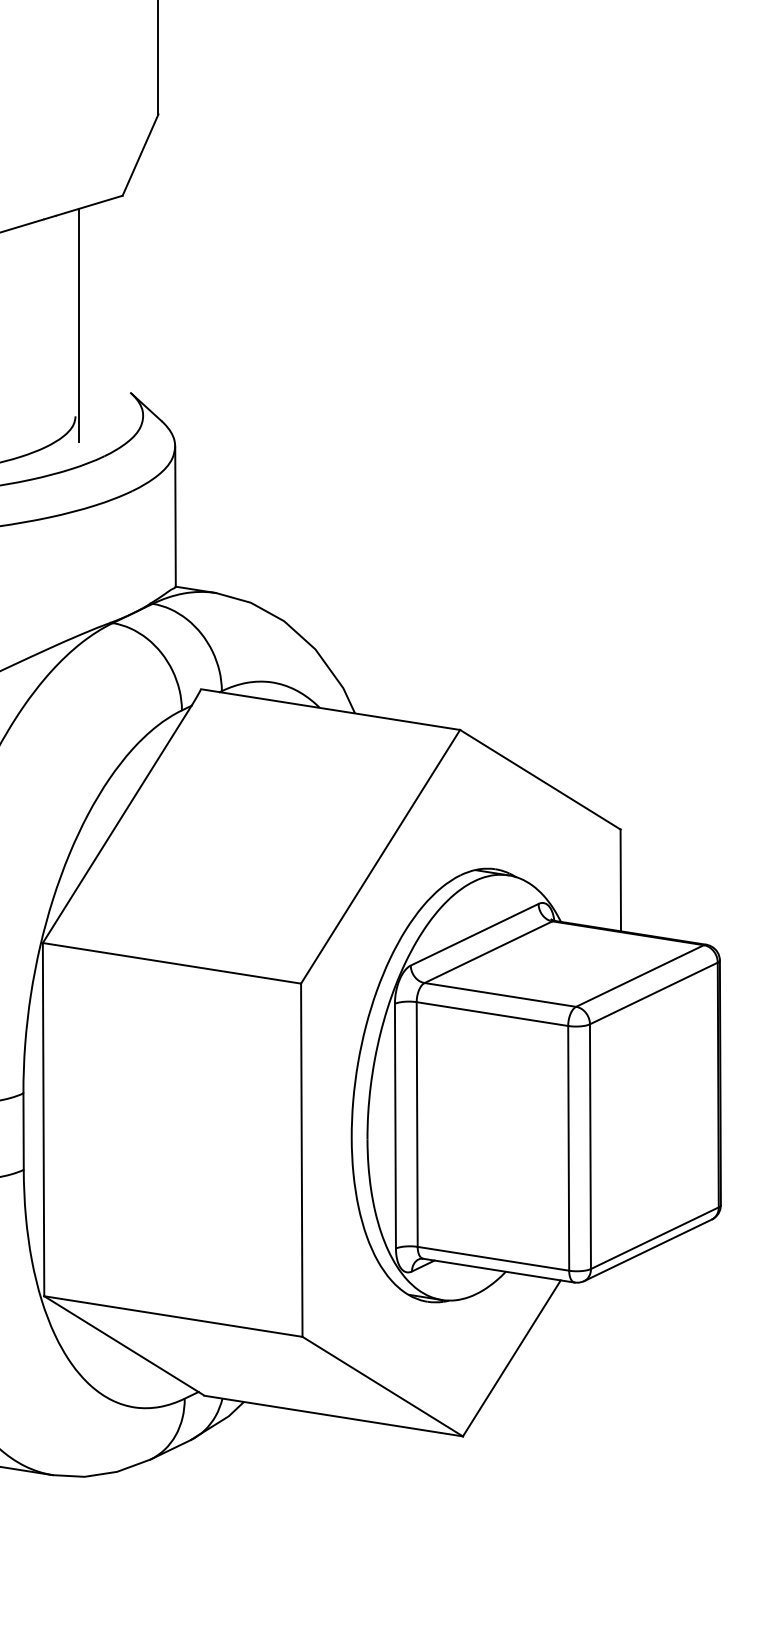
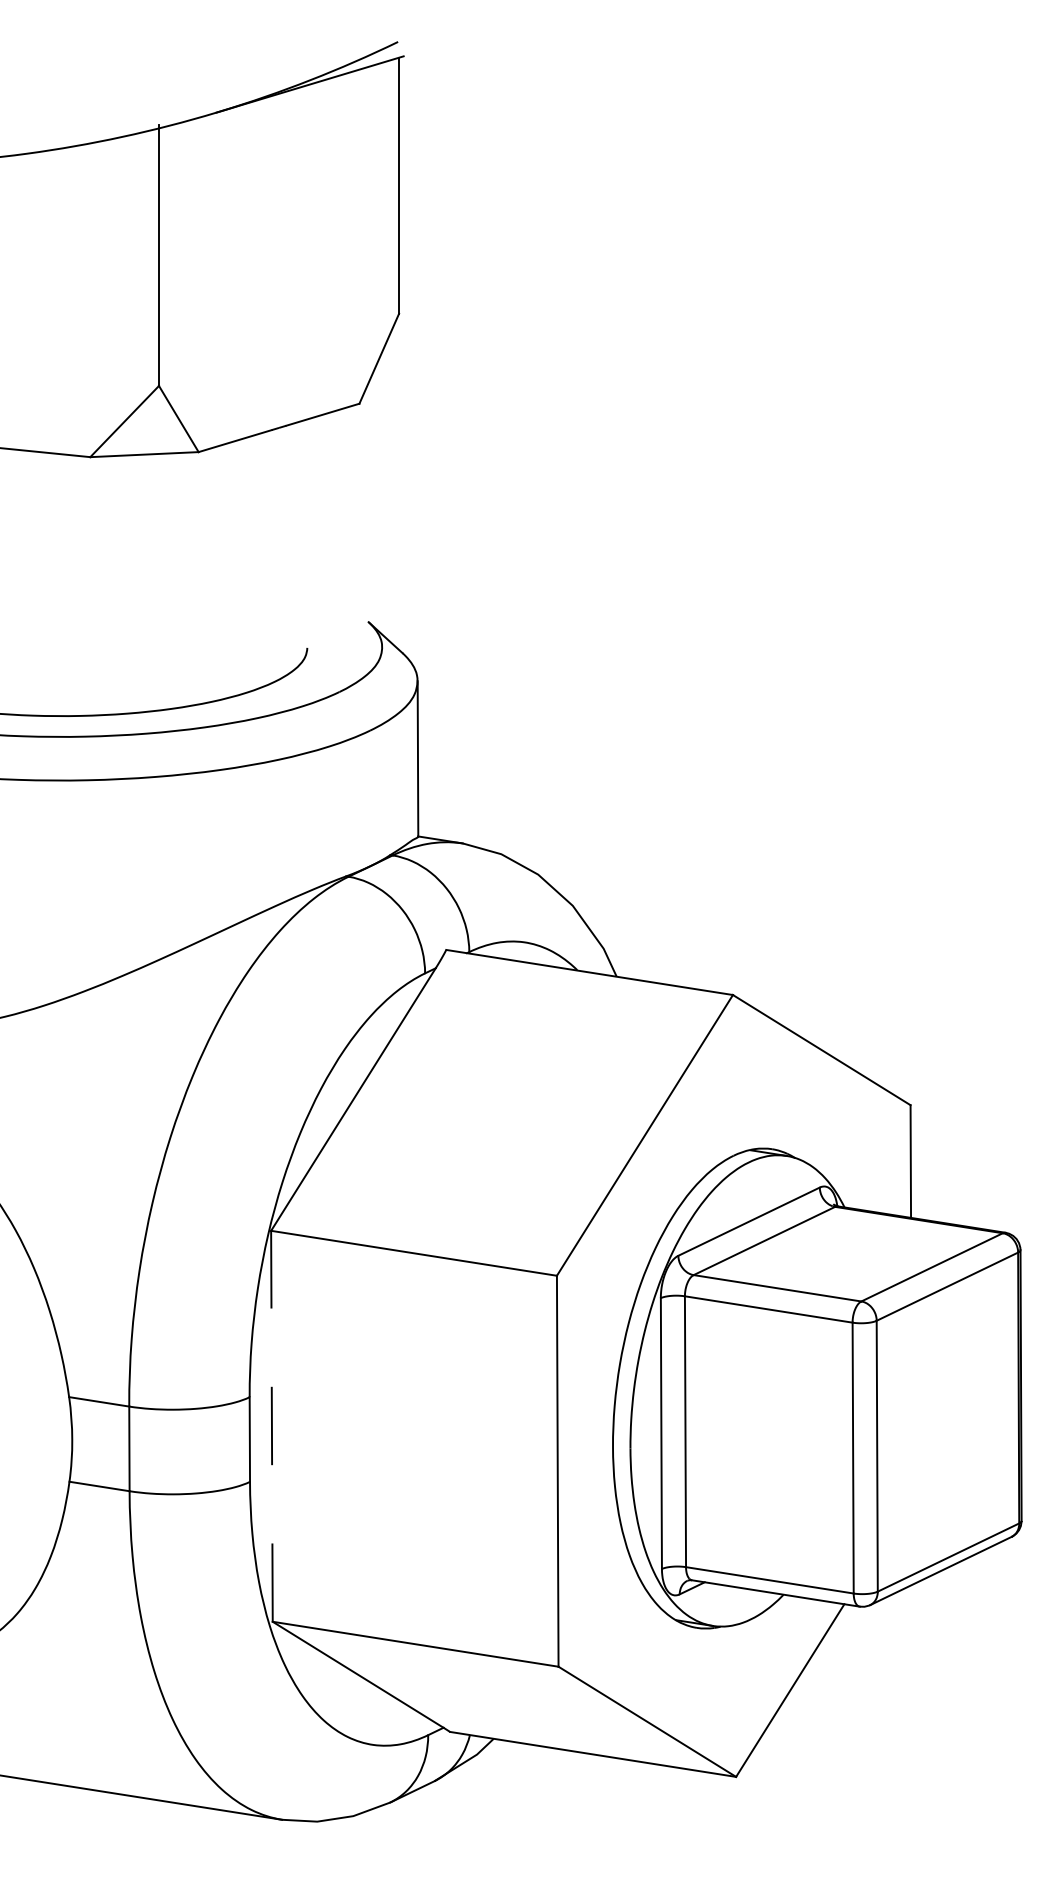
line: (79, 325) -> (311, 547), removed
line: (43, 1118) -> (271, 1425), solid -> dashed

